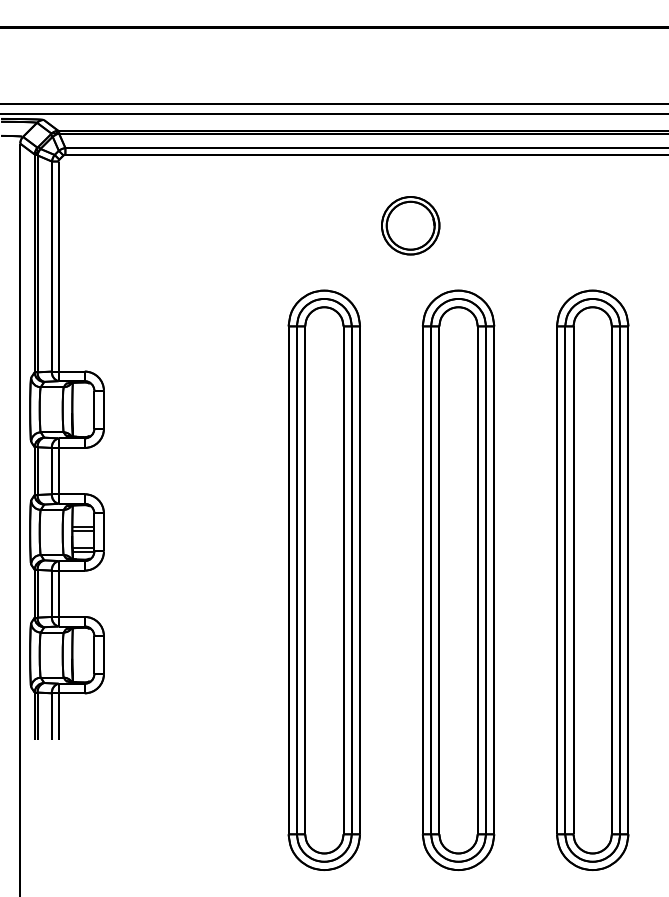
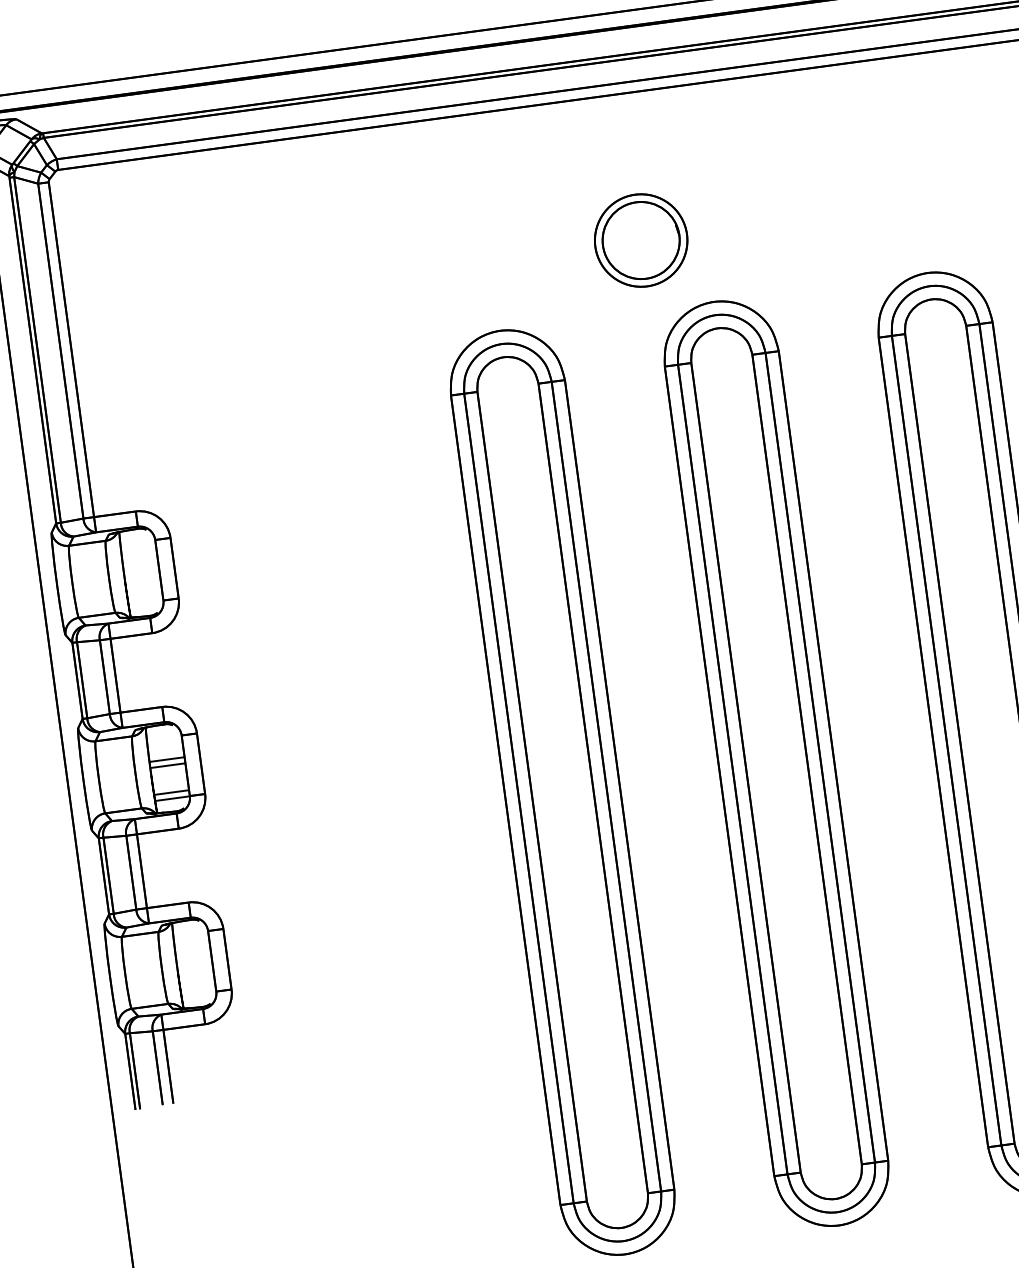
part: (410, 225) -> (640, 240), moved

